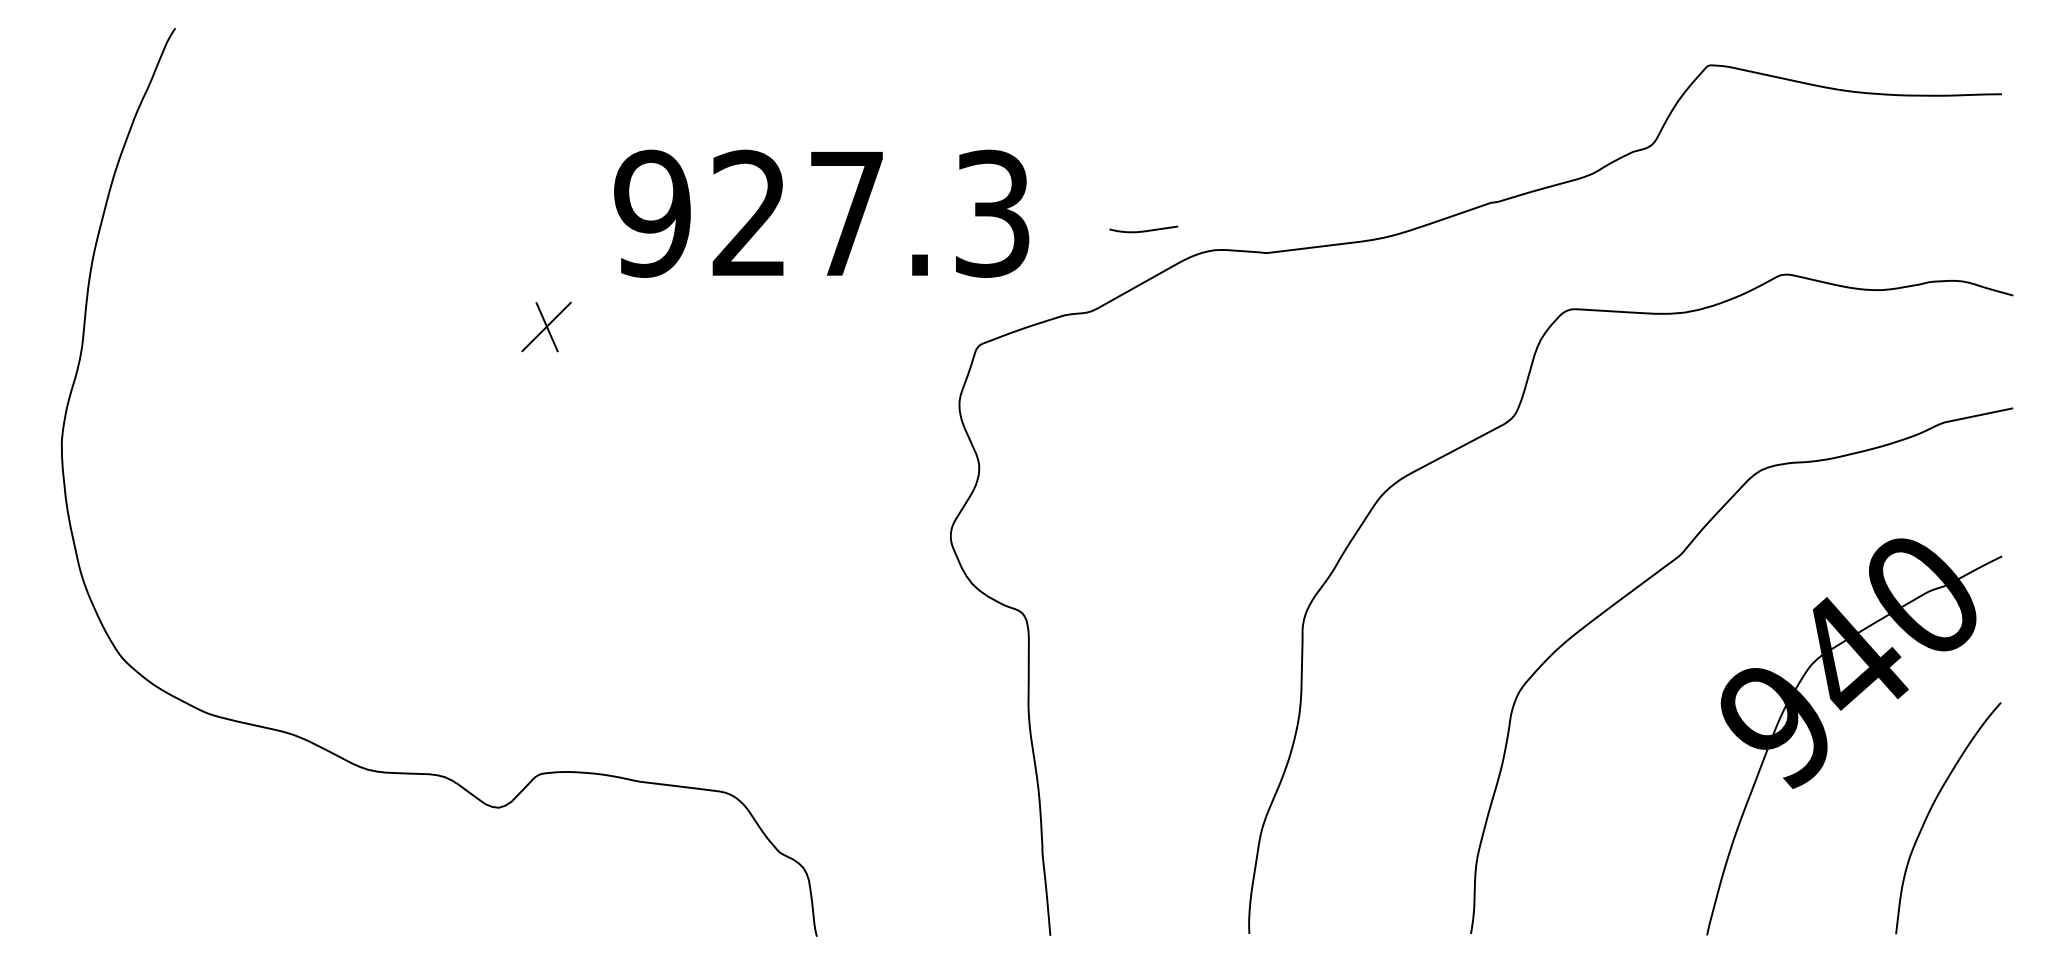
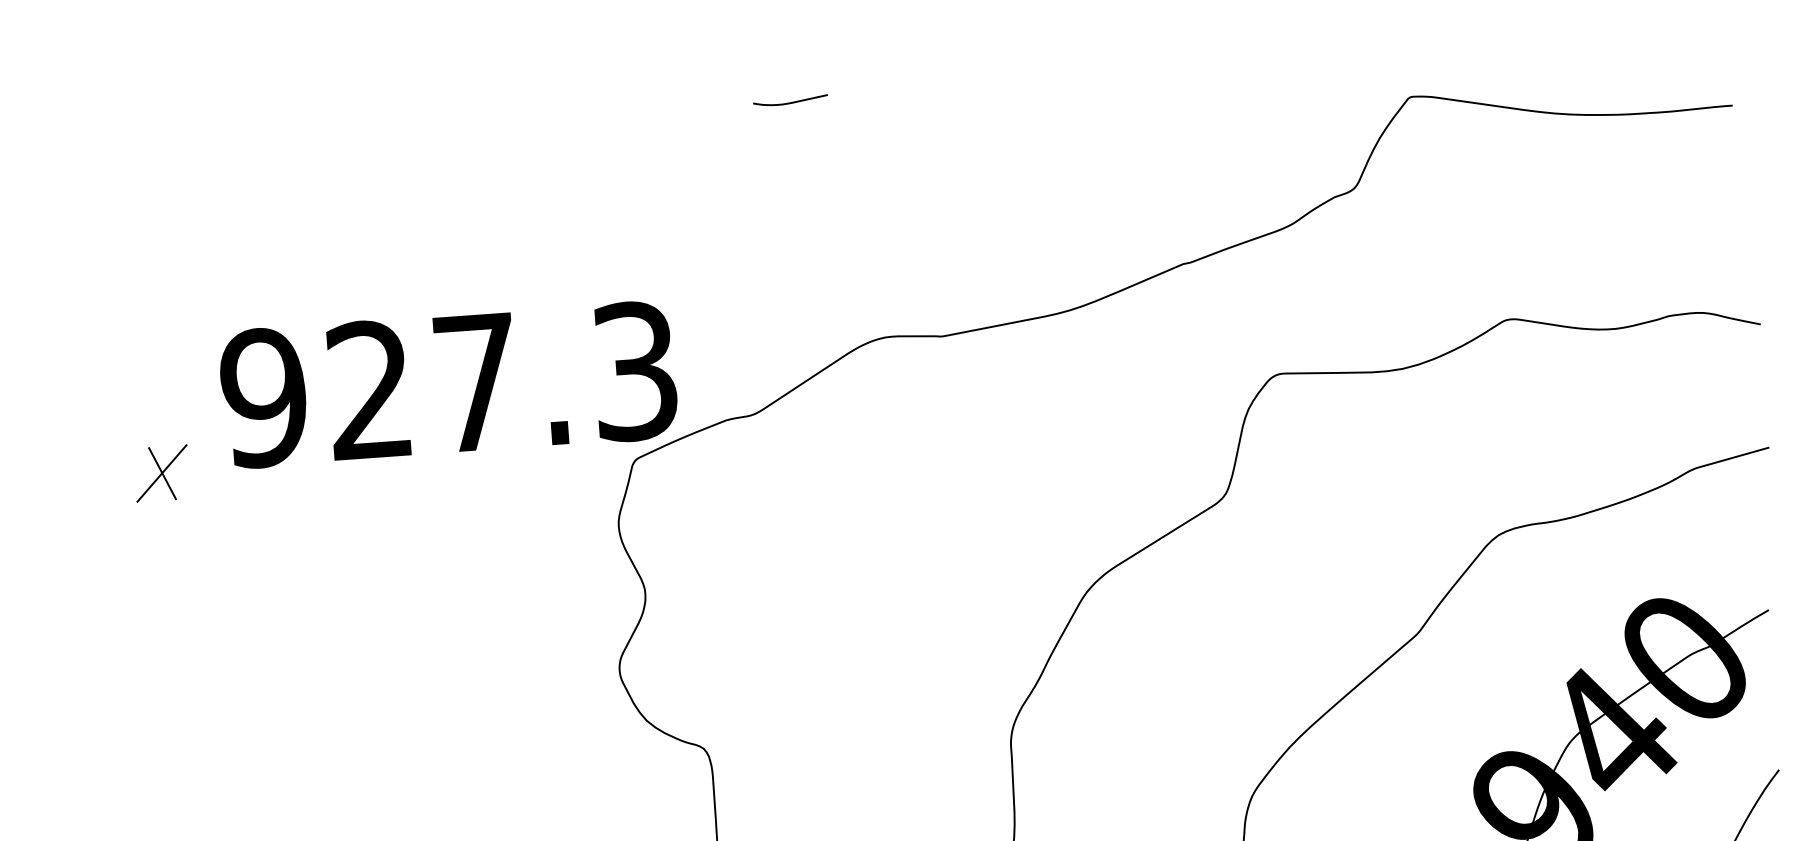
text: (821, 213) -> (448, 384), moved
curve: (1143, 230) -> (790, 102), moved

